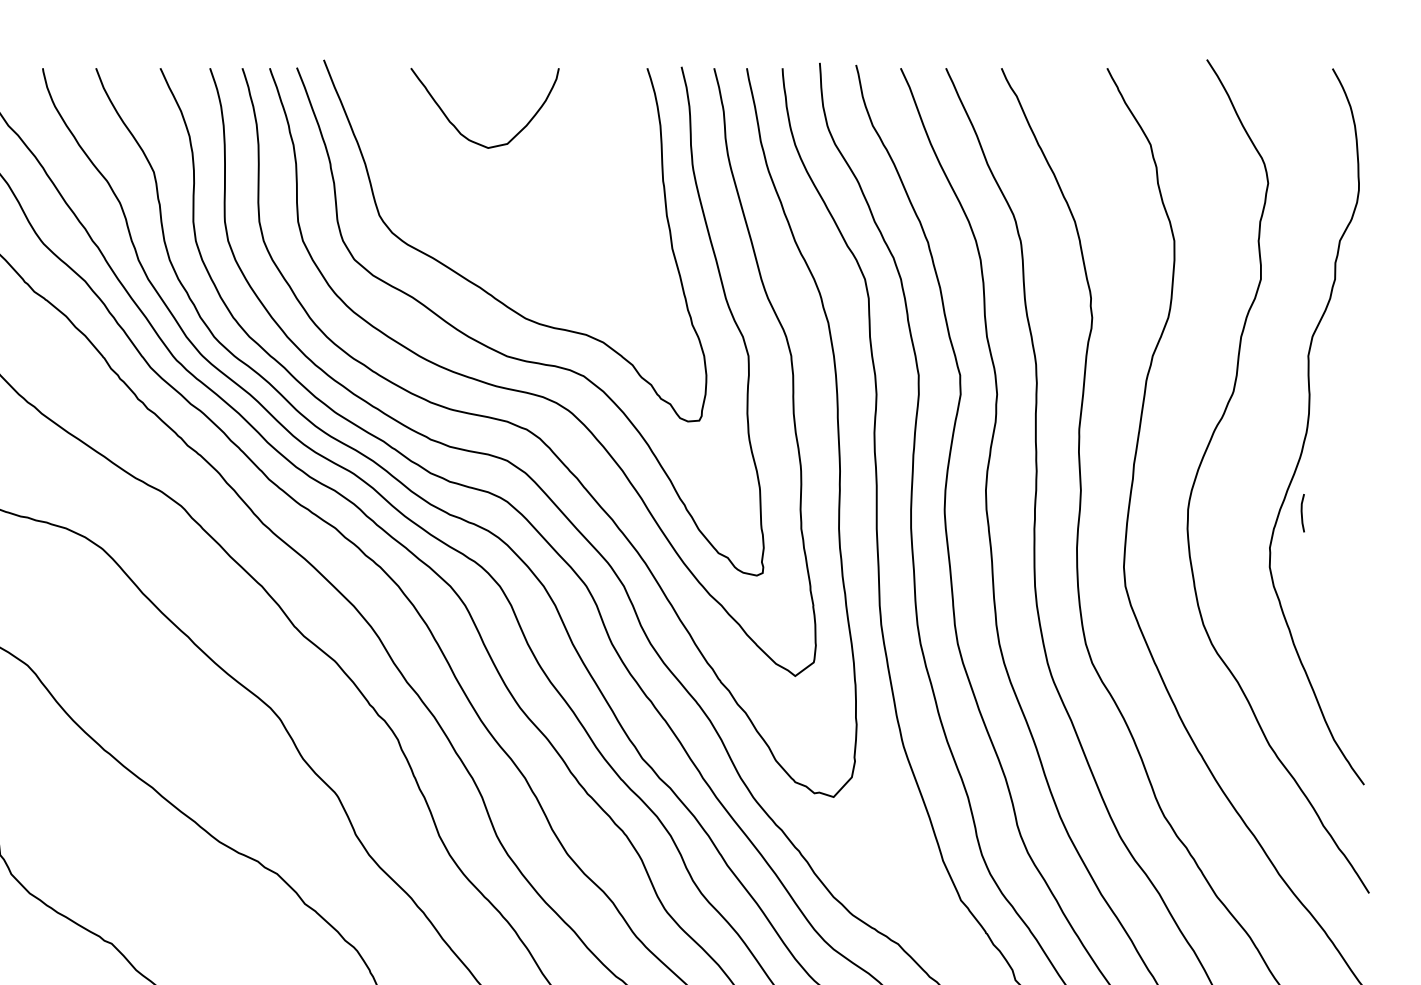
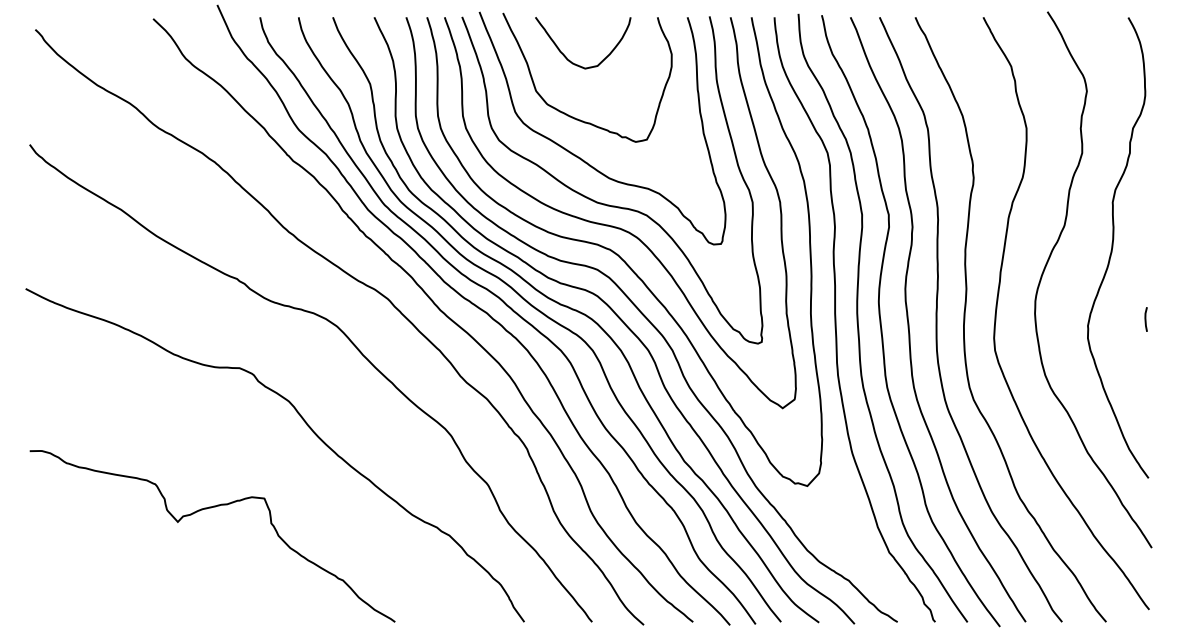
curve: (470, 222) -> (573, 116), added
line: (1301, 513) -> (1145, 319), moved

